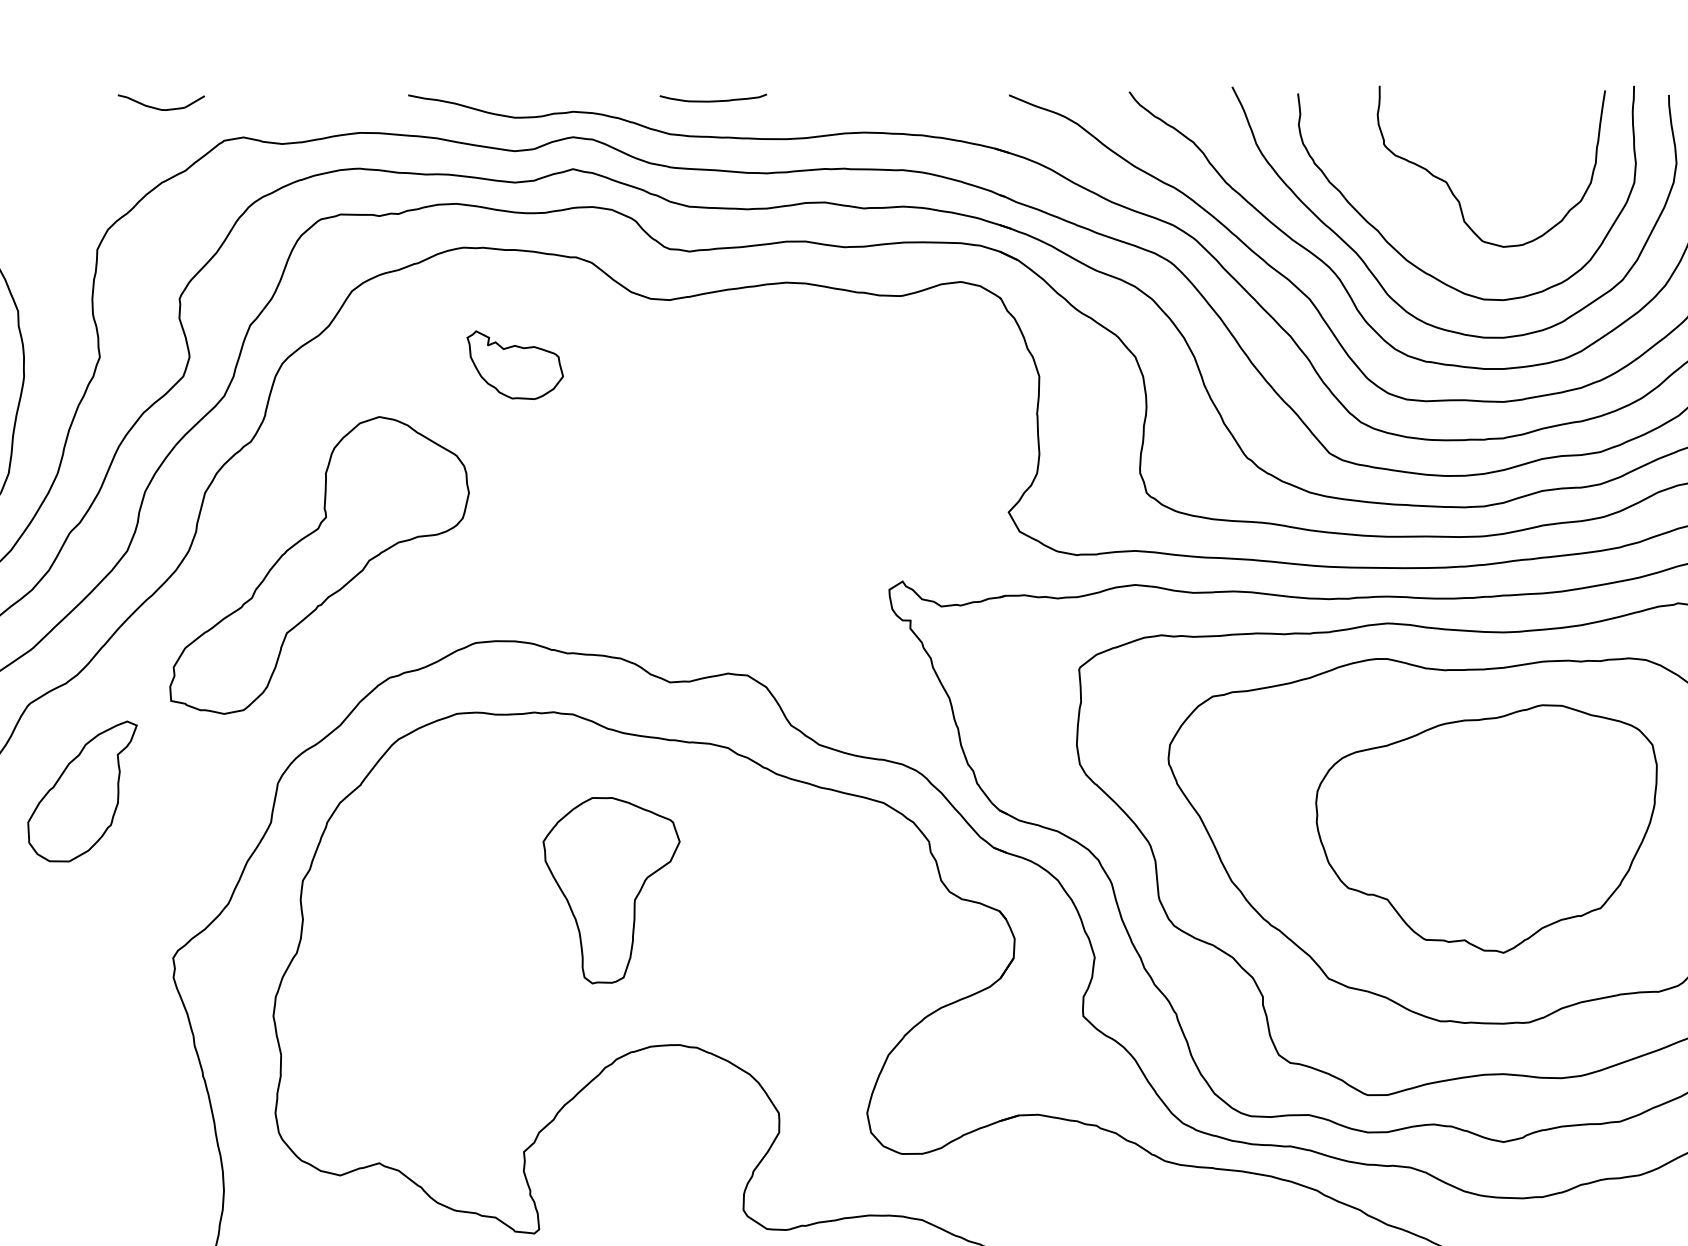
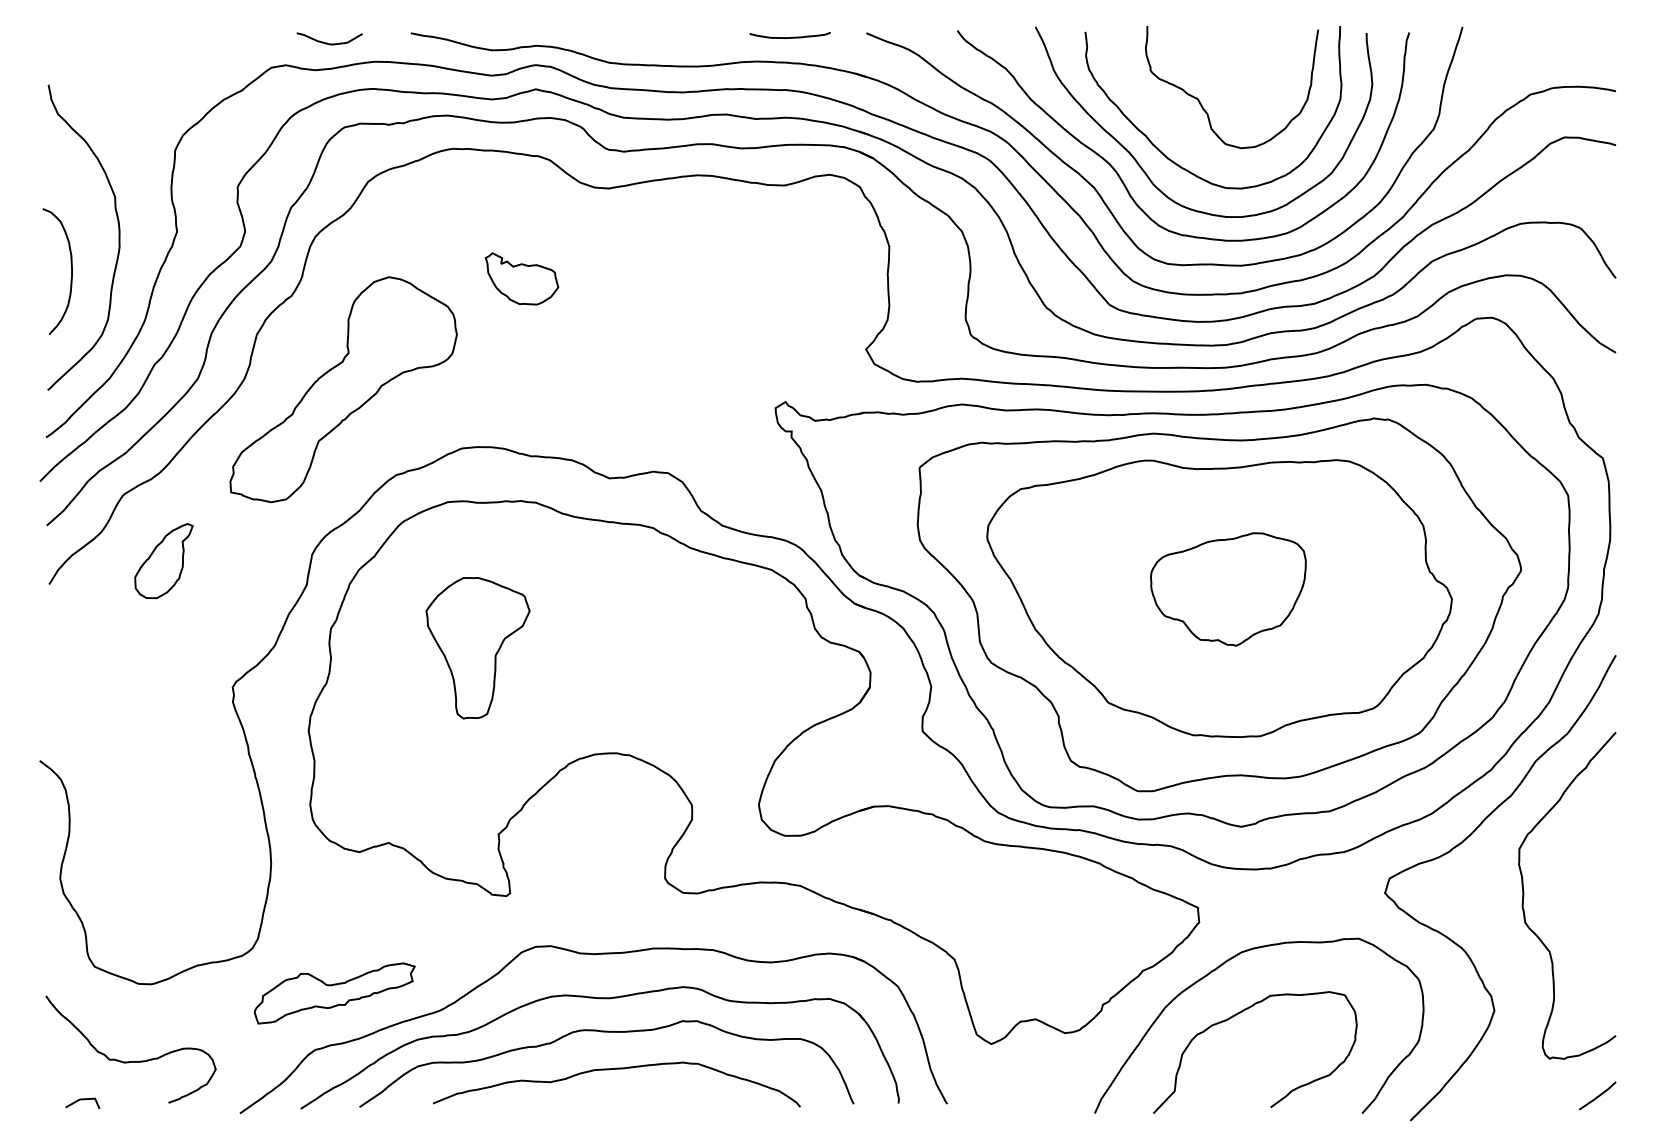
curve: (712, 100) -> (789, 37), moved
curve: (158, 107) -> (327, 42), moved
part: (514, 364) -> (521, 278), moved
part: (81, 790) -> (163, 560), size x0.7
part: (1486, 829) -> (1228, 589), size x0.6
part: (610, 891) -> (477, 648), moved

